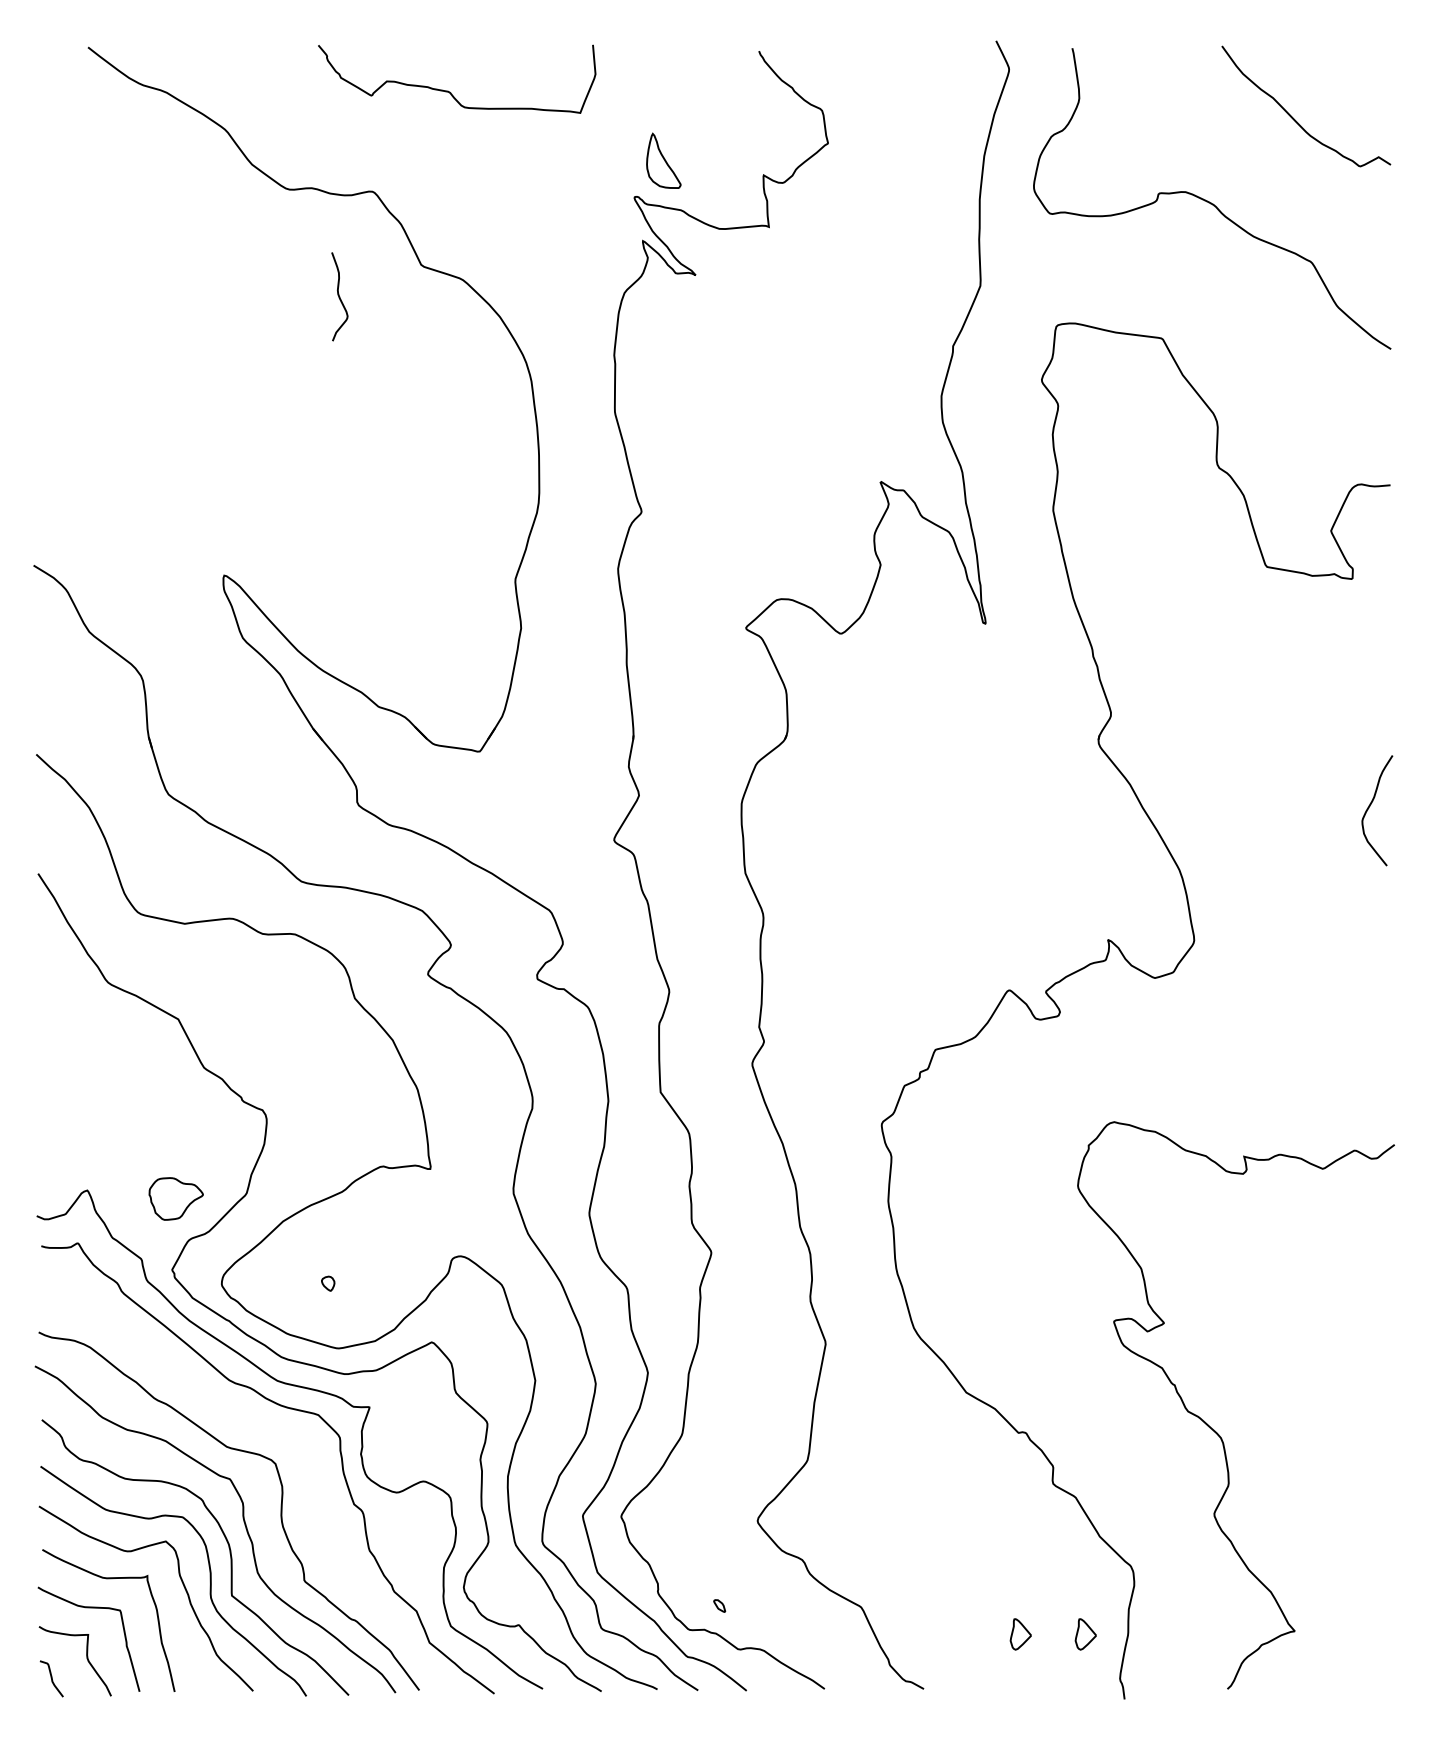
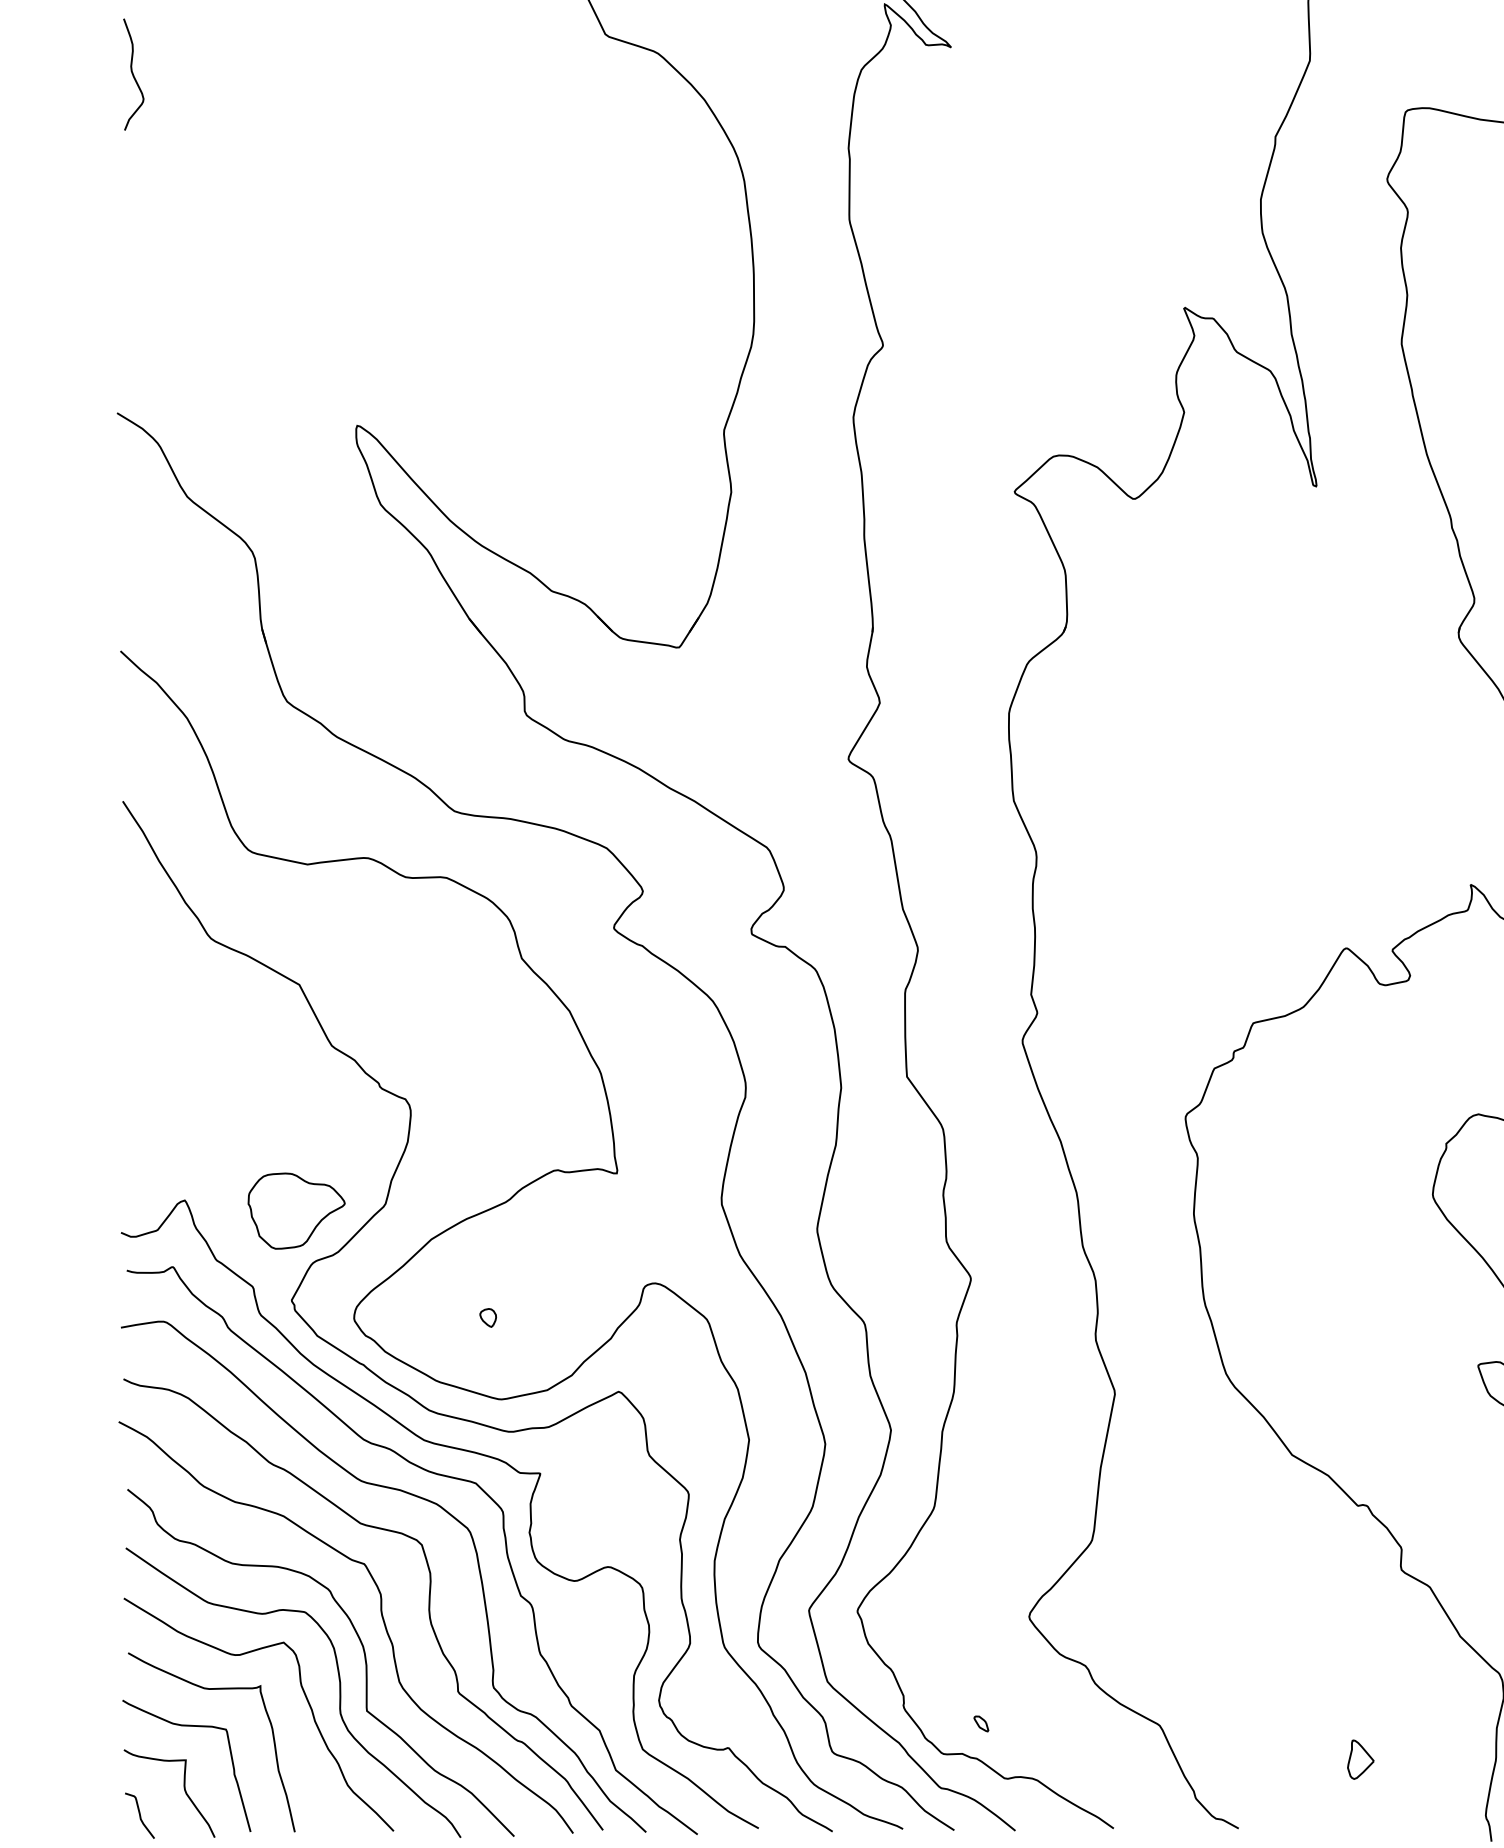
curve: (339, 296) -> (133, 74), moved
part: (176, 1198) -> (297, 1210), size x1.43
curve: (268, 1425) -> (413, 1496), added
part: (1085, 1634) -> (1442, 1759), removed

